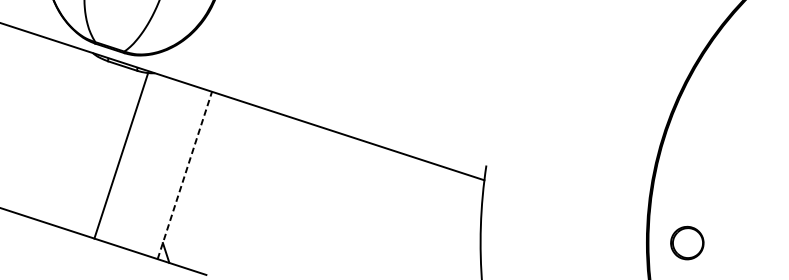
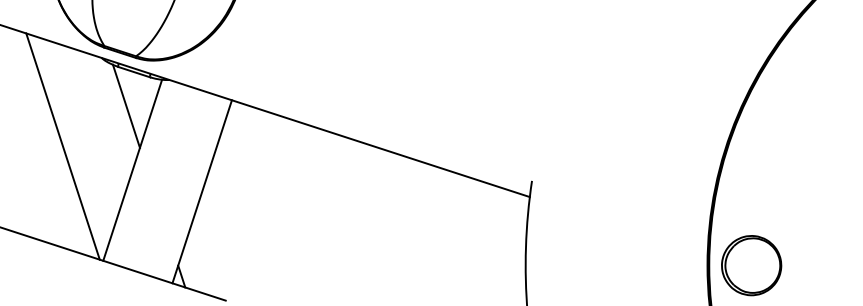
line: (114, 96) -> (125, 105), added
line: (57, 134) -> (62, 146), added
line: (185, 175) -> (202, 191), dashed -> solid
part: (687, 242) -> (751, 265), size x1.67

